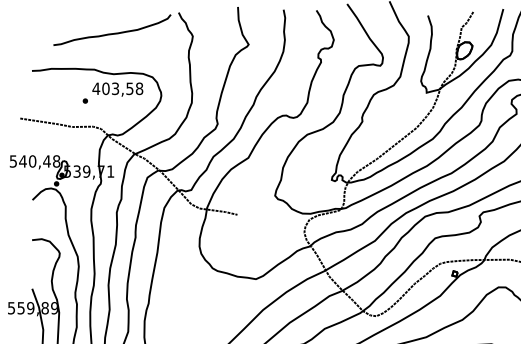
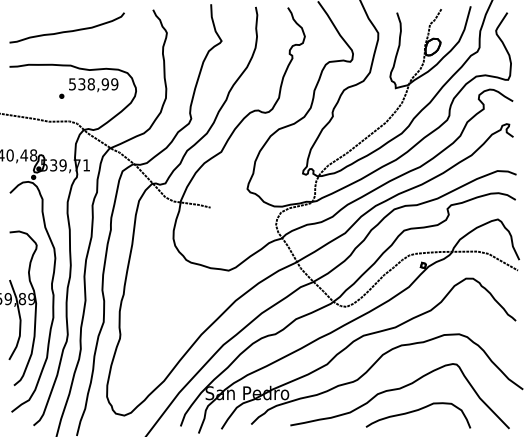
curve: (111, 32) -> (66, 30), moved
text: (117, 88) -> (93, 84), 403,58 -> 538,99

